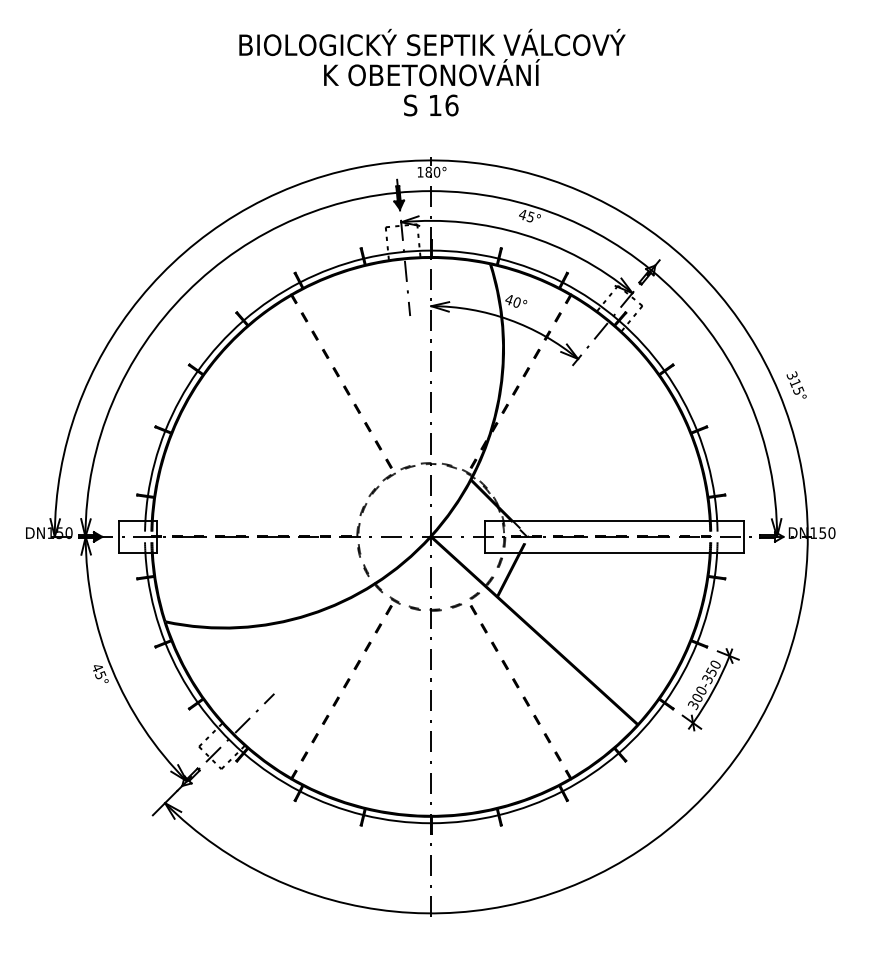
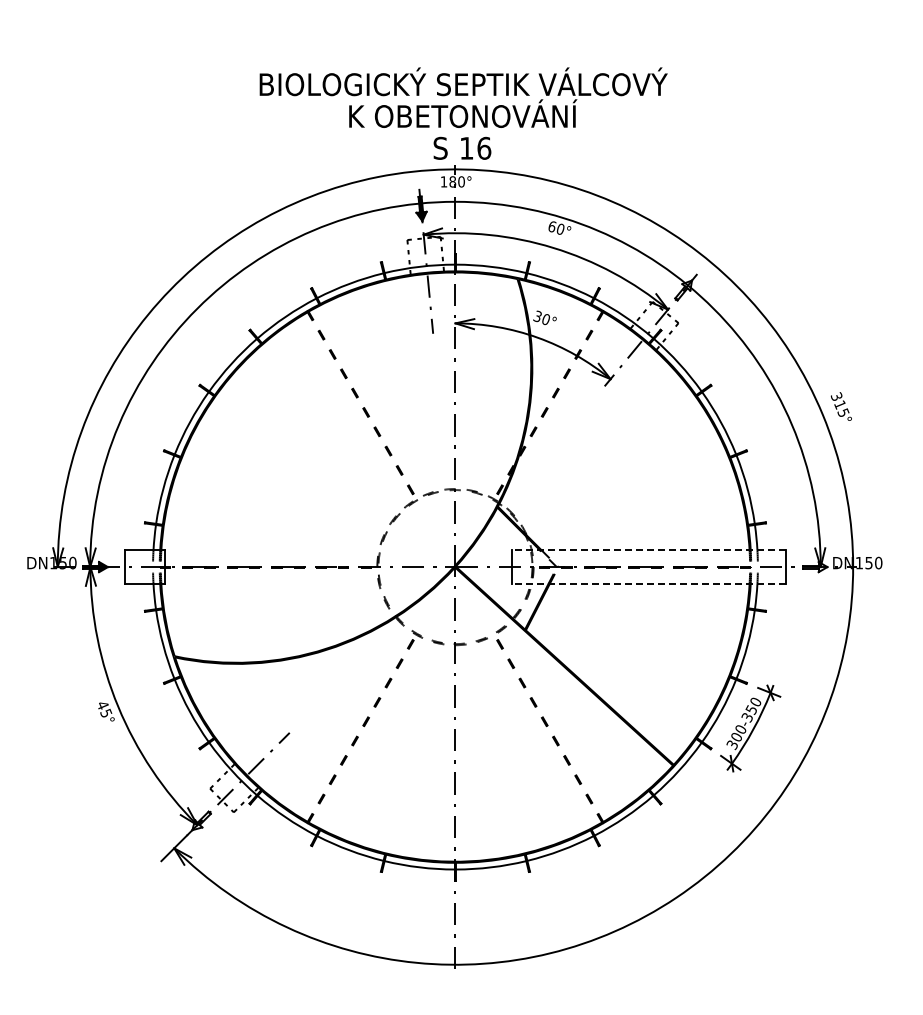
text: (432, 72) -> (463, 113), moved
text: (526, 215) -> (556, 227), 45° -> 60°
text: (508, 299) -> (537, 316), 40° -> 30°
line: (614, 521) -> (648, 550), solid -> dashed
line: (614, 552) -> (648, 583), solid -> dashed

